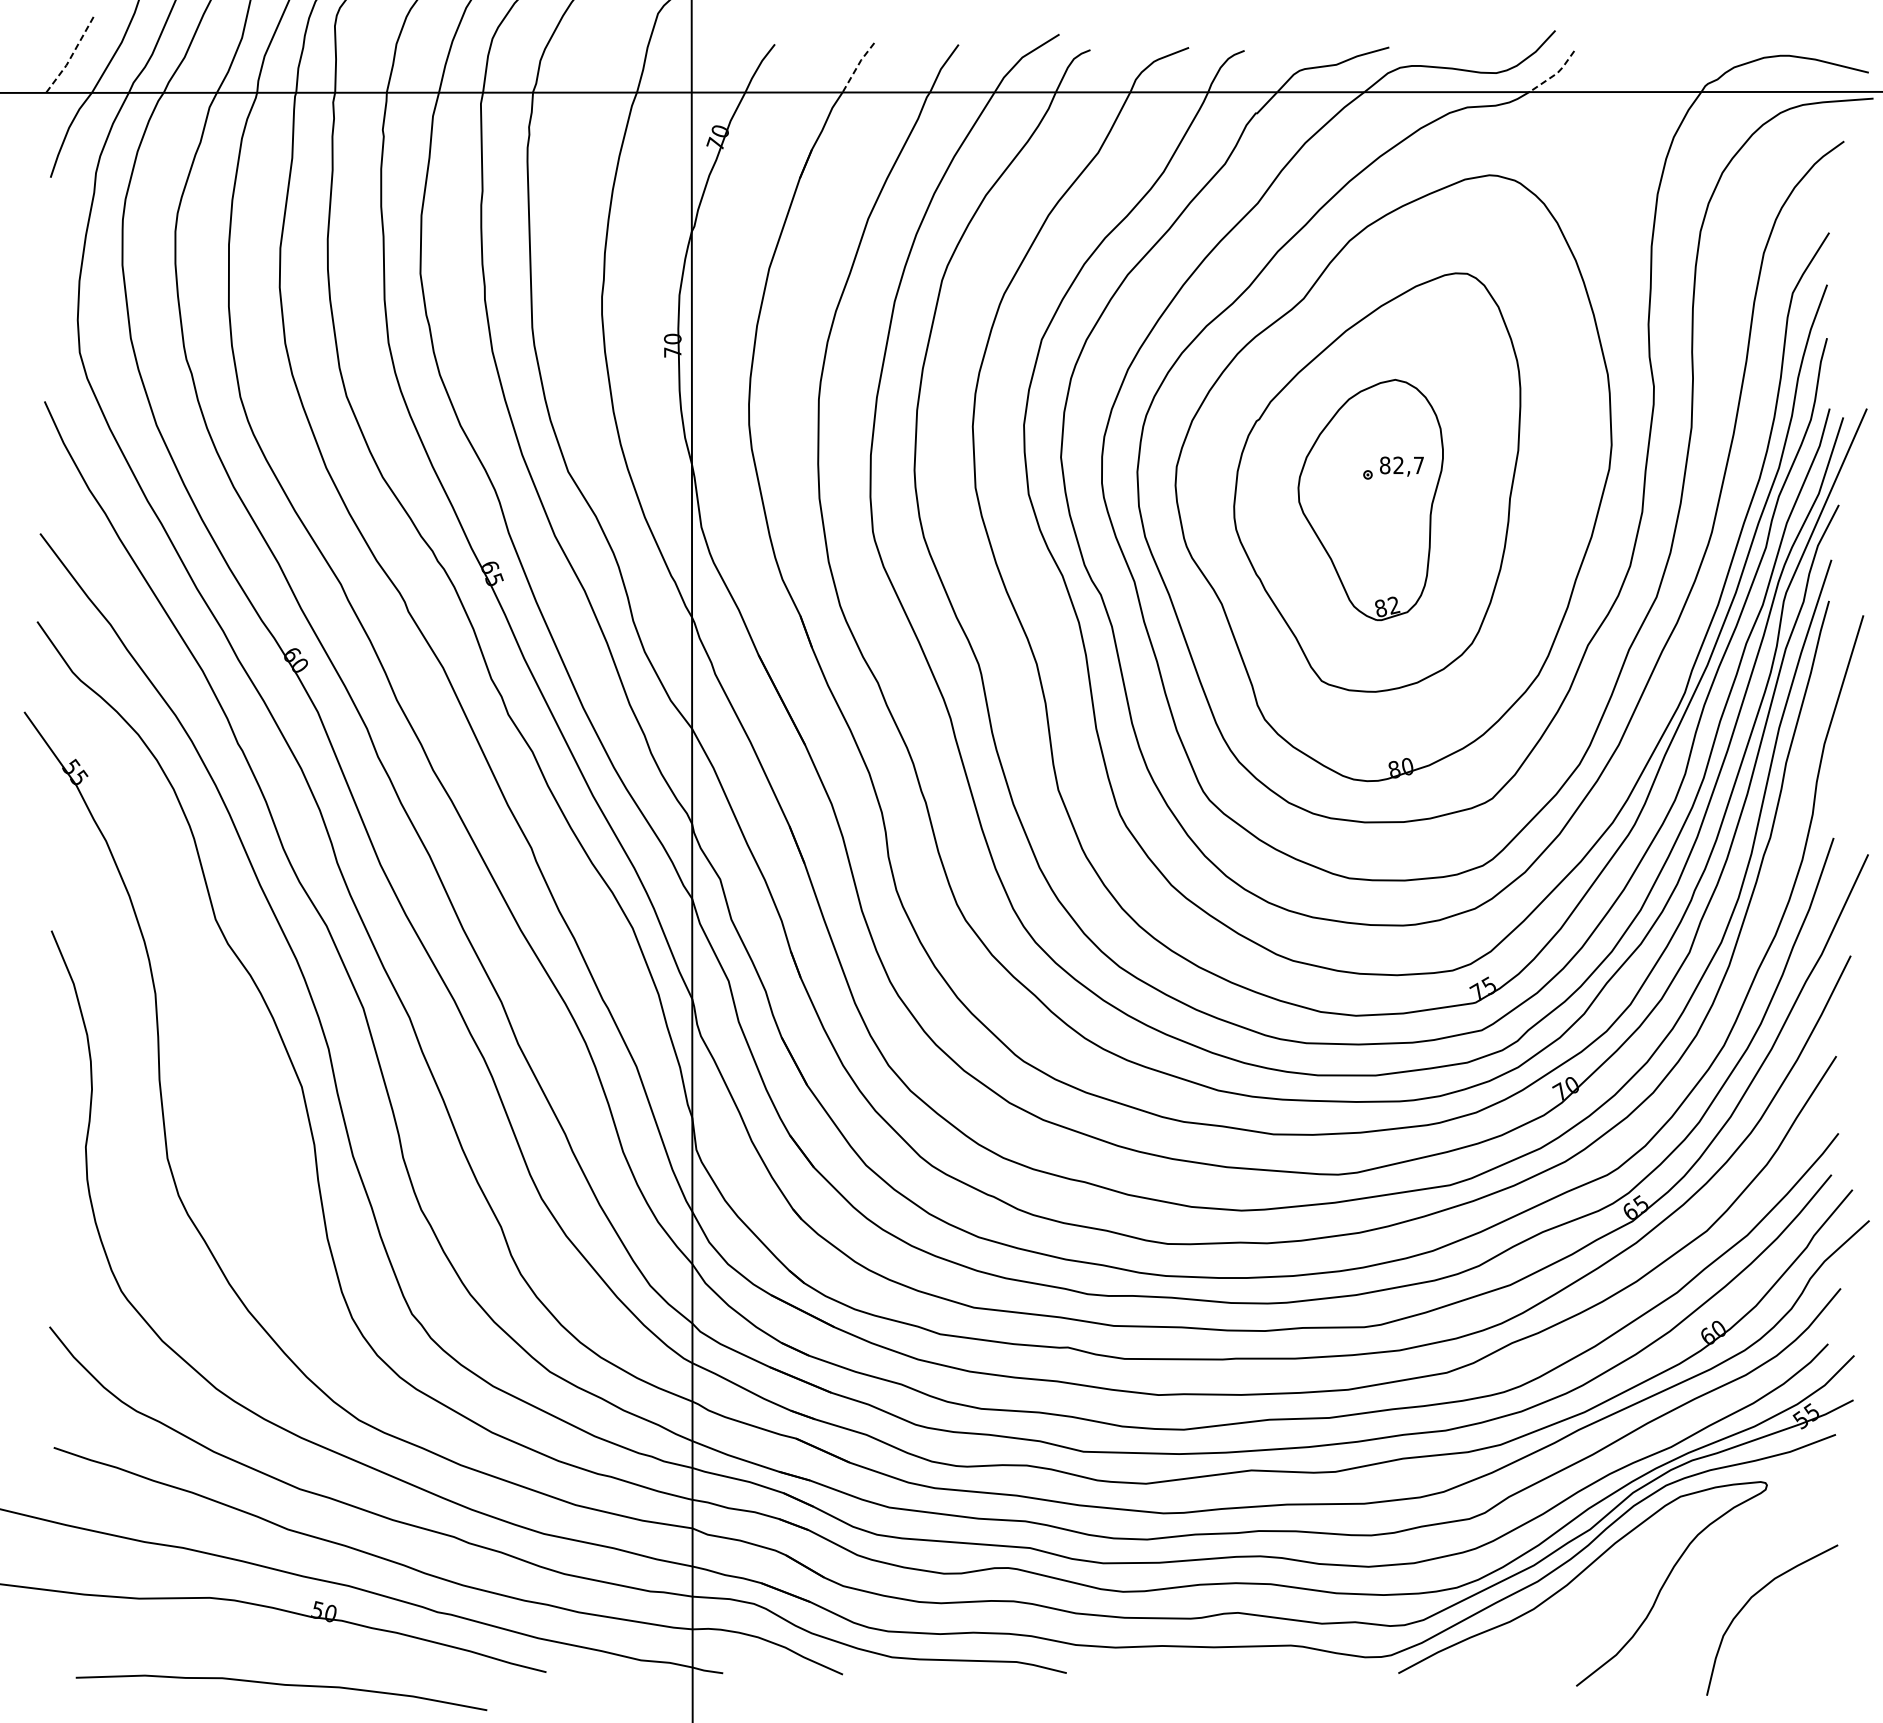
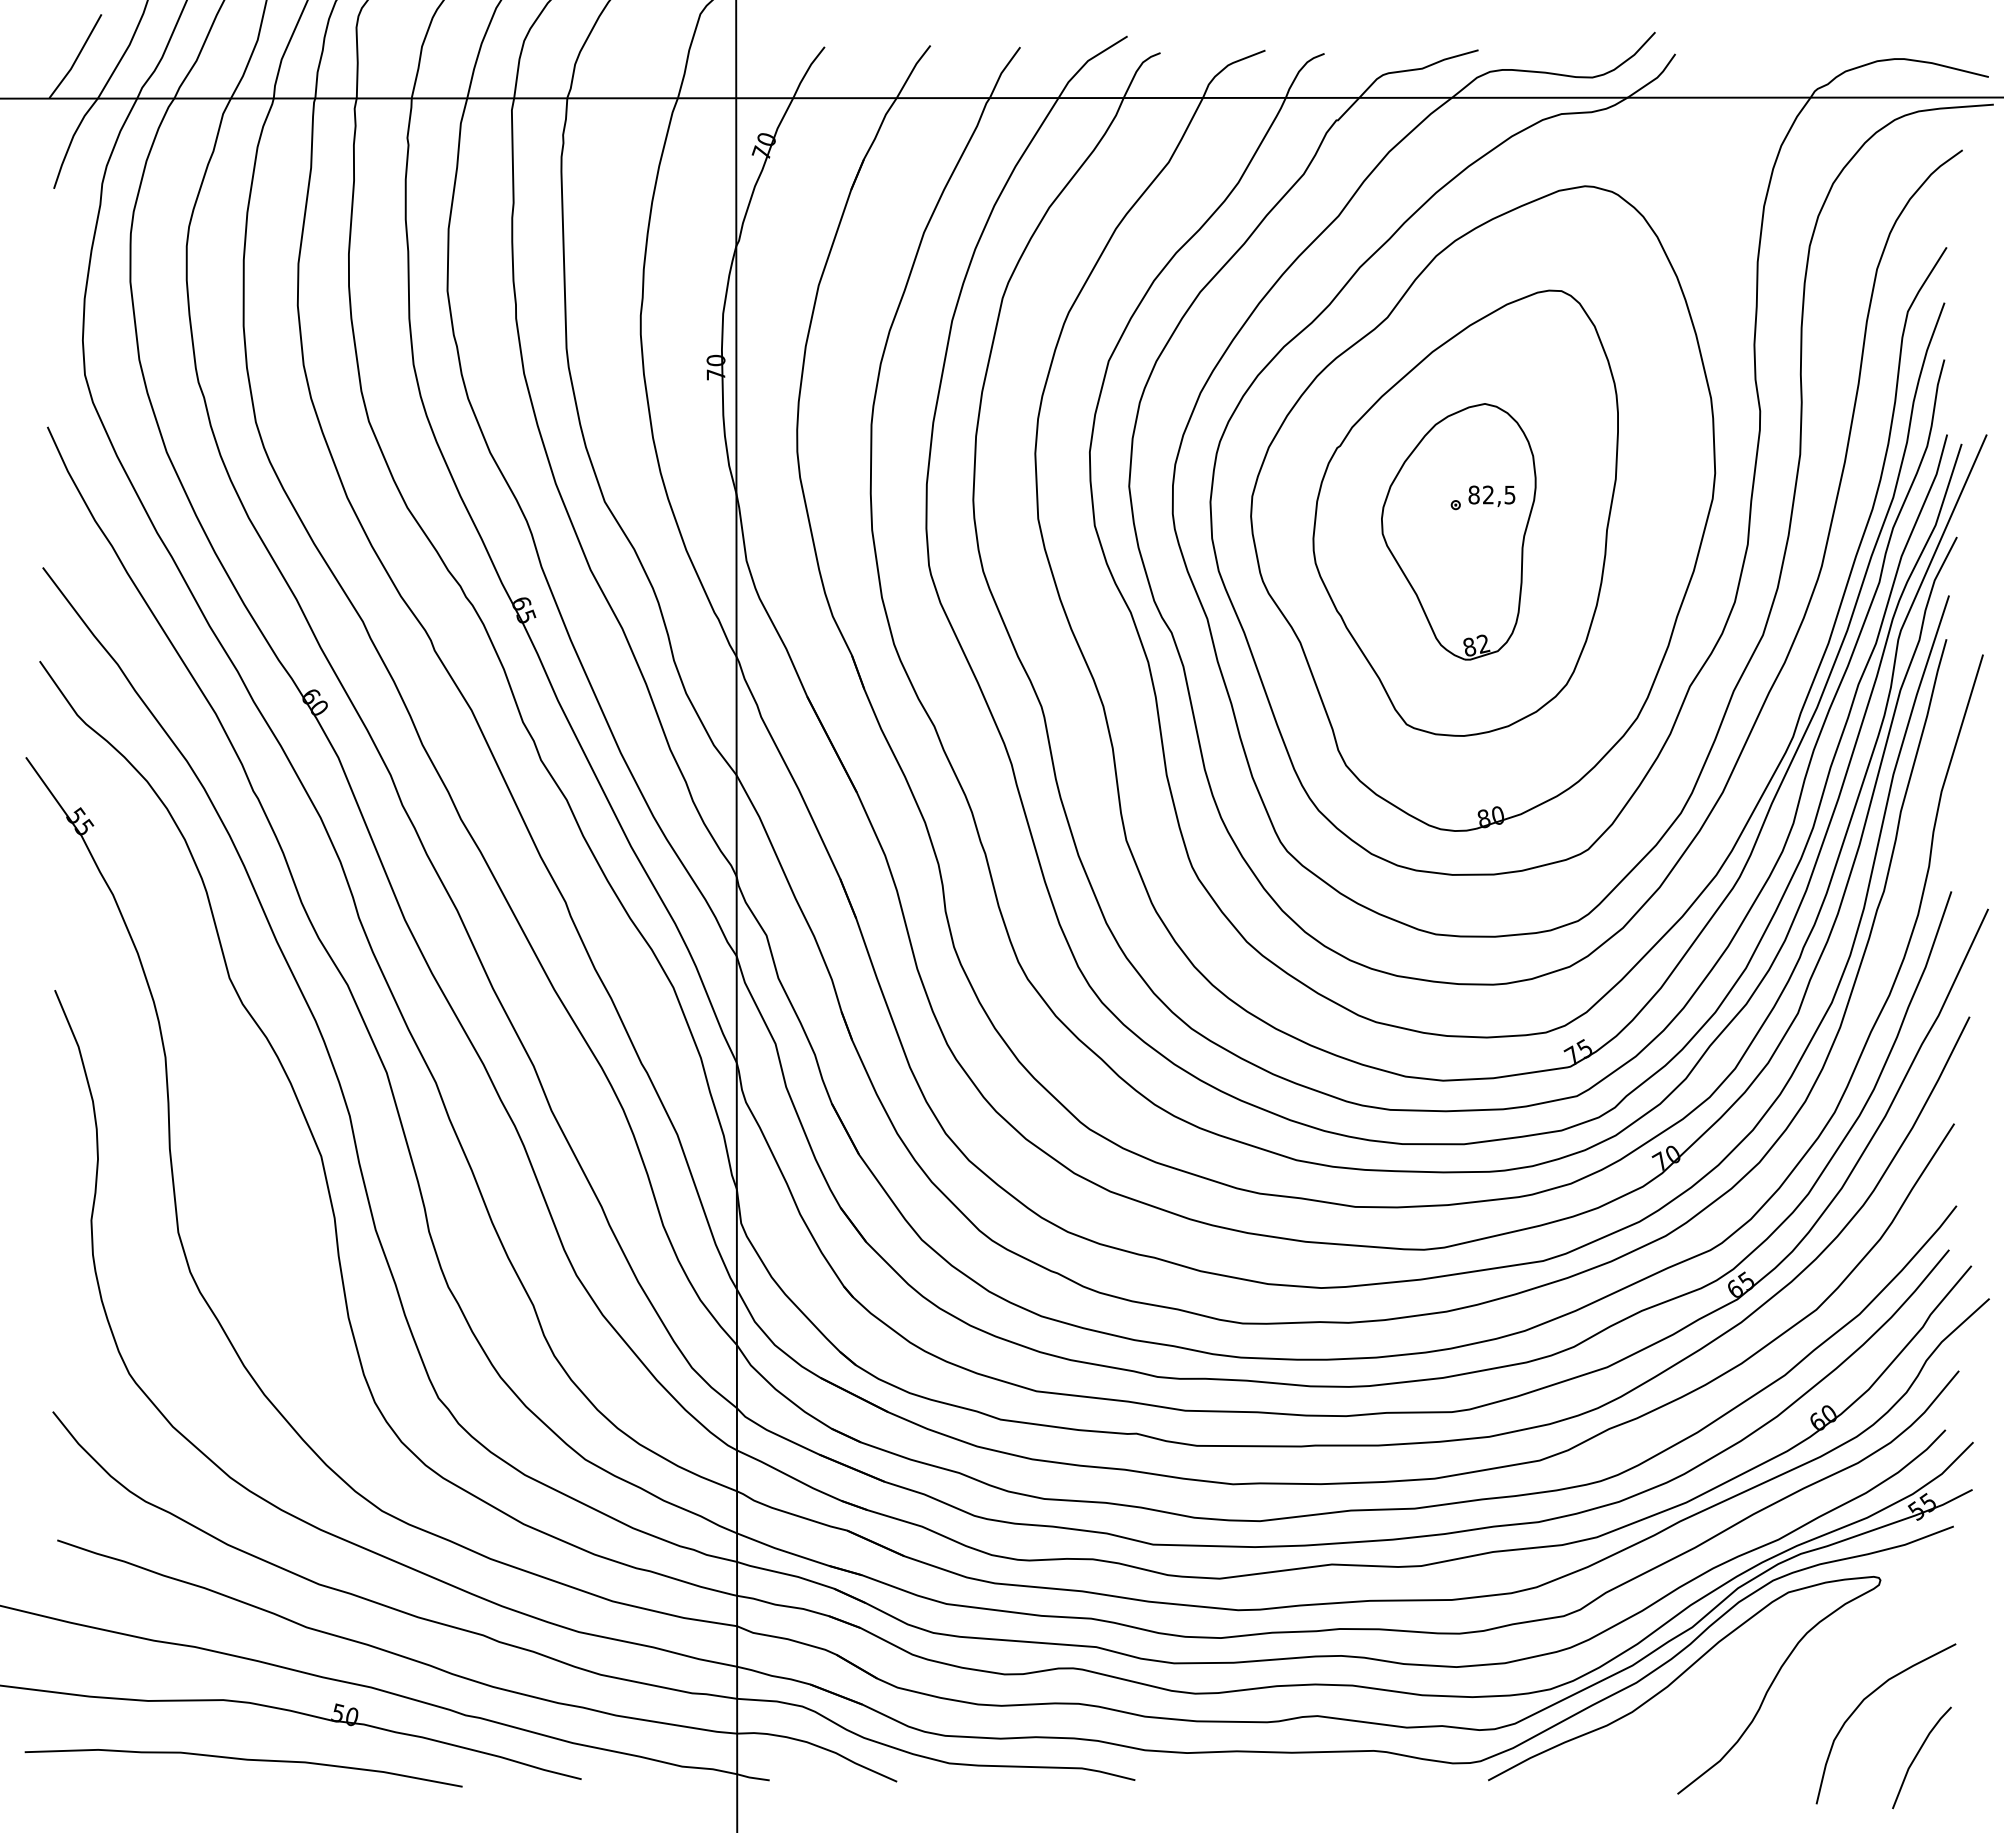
line: (72, 54) -> (77, 57), dashed -> solid
line: (857, 66) -> (912, 70), dashed -> solid
line: (1556, 74) -> (1656, 78), dashed -> solid
text: (1418, 464) -> (1509, 494), 82,7 -> 82,5
line: (1802, 1648) -> (1918, 1754), added
curve: (281, 1685) -> (243, 1760), moved

